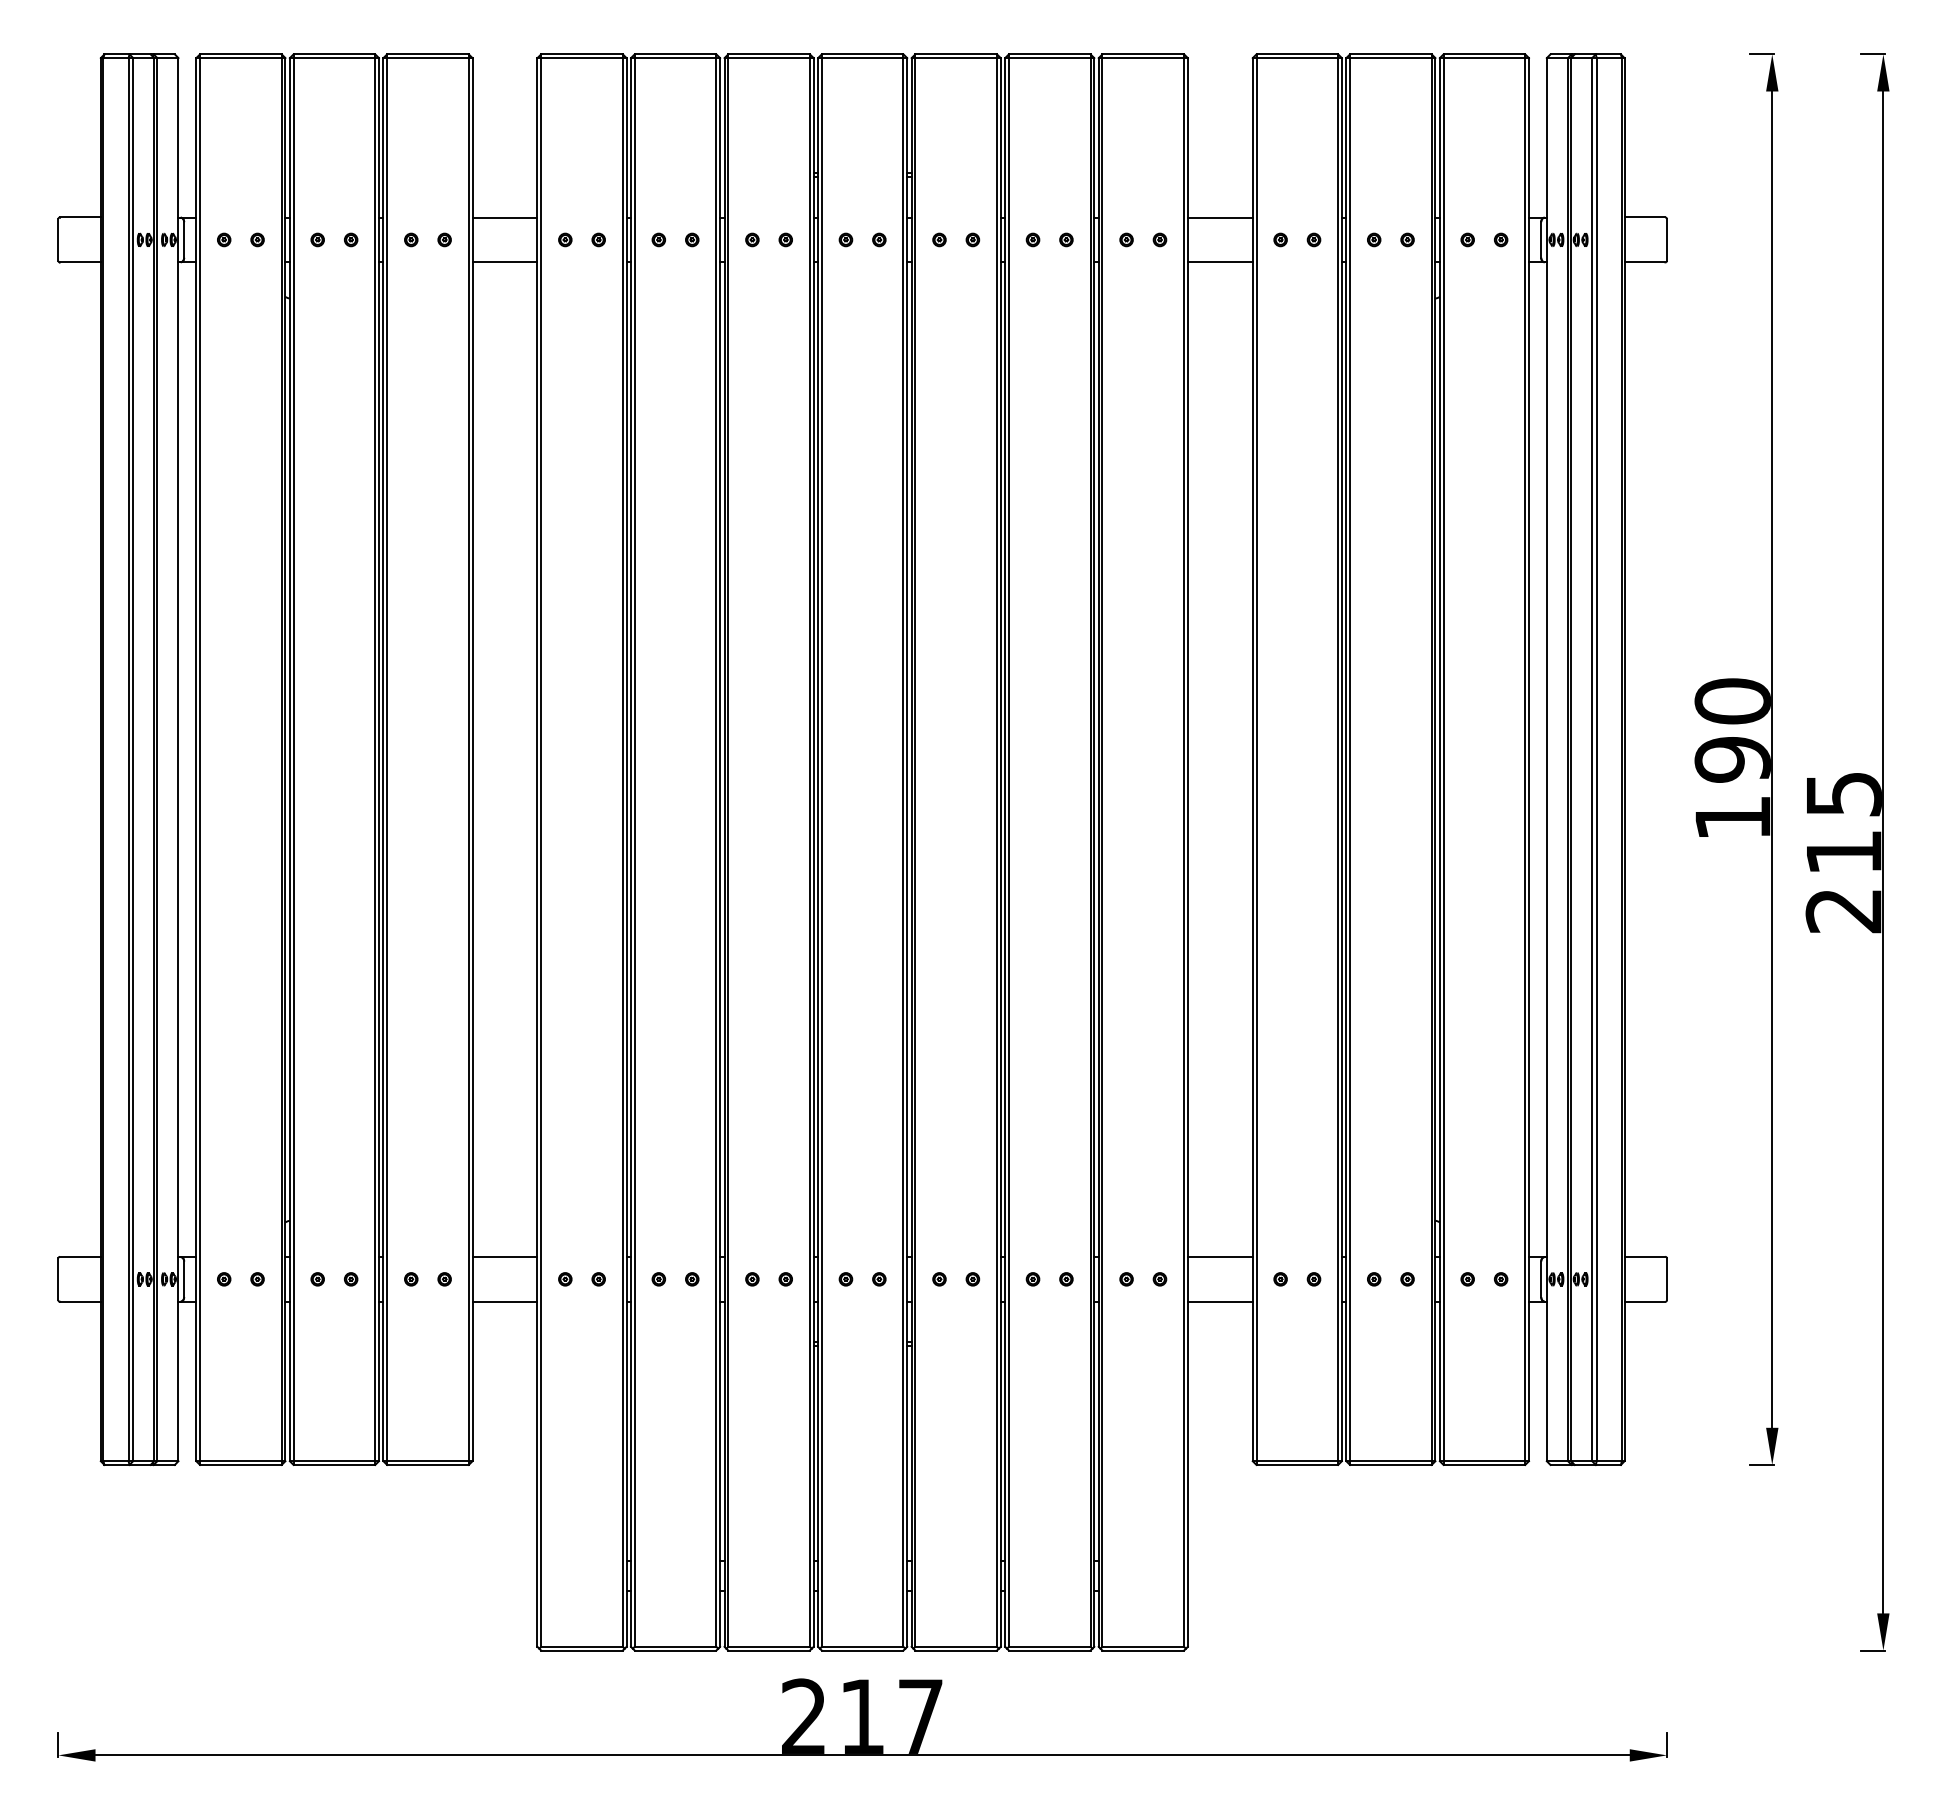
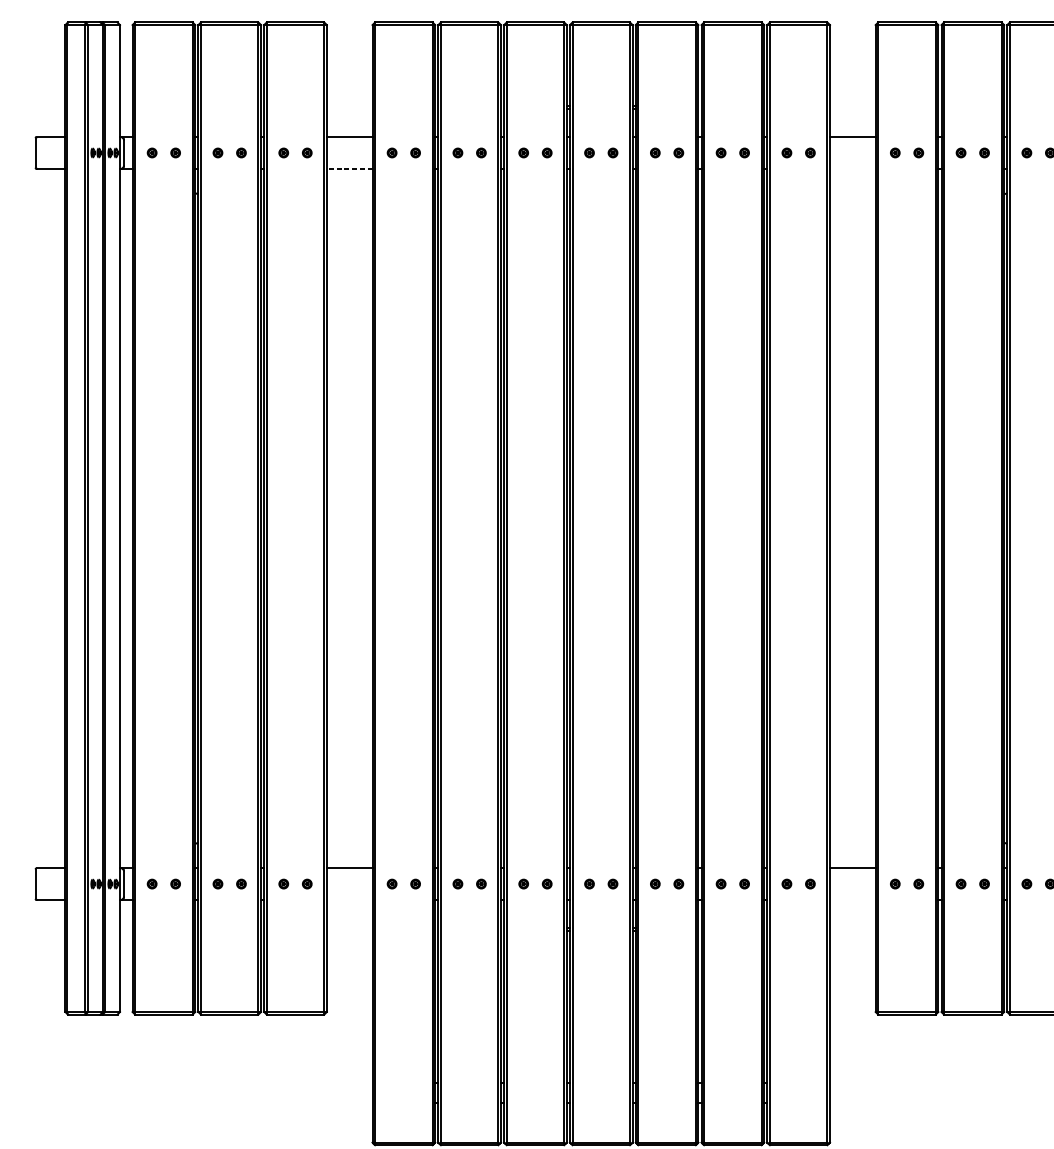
line: (504, 262) -> (349, 168), solid -> dashed
line: (1219, 262) -> (852, 168), removed
line: (504, 1301) -> (349, 899), removed
line: (1219, 1301) -> (852, 899), removed

